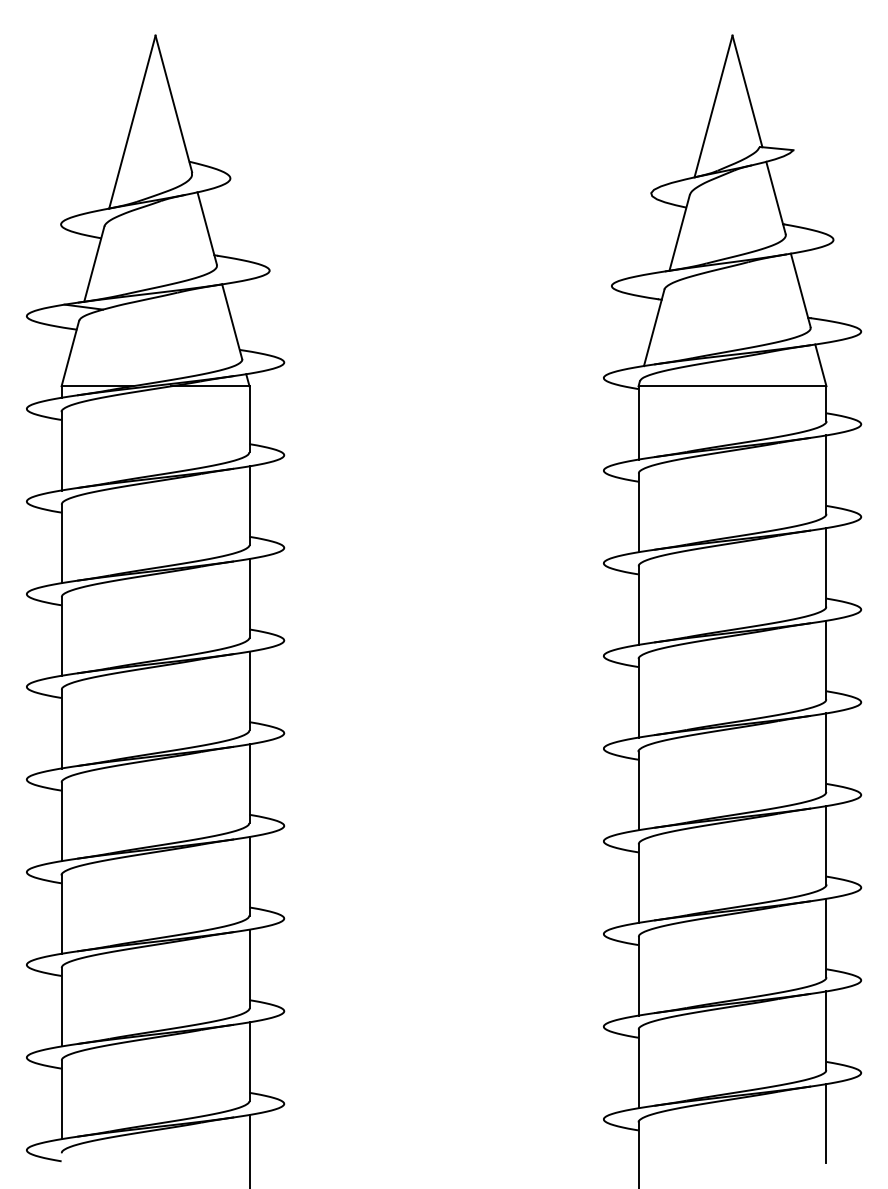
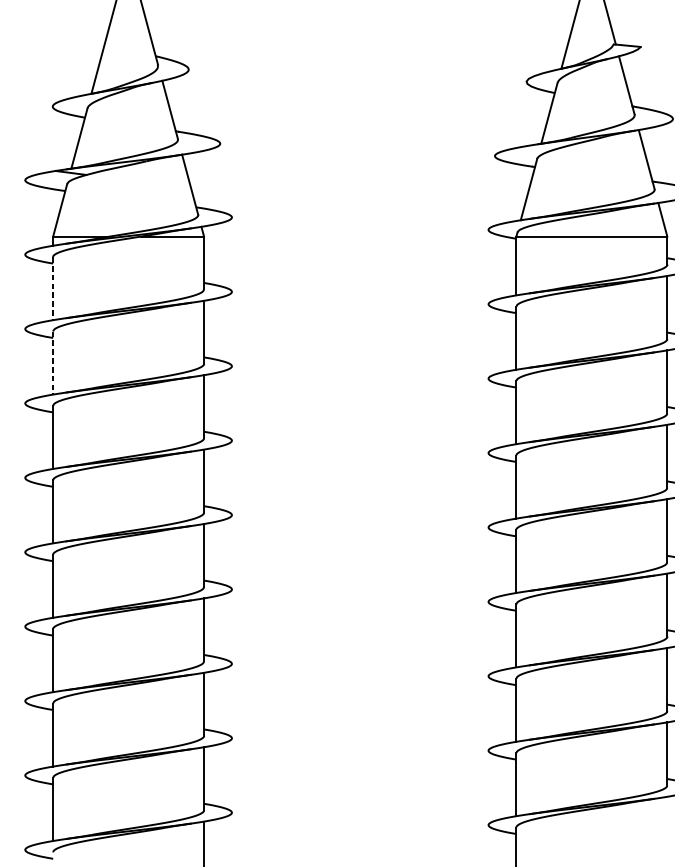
line: (61, 451) -> (53, 288), solid -> dashed
line: (61, 544) -> (53, 363), solid -> dashed
line: (826, 1123) -> (667, 828), removed

